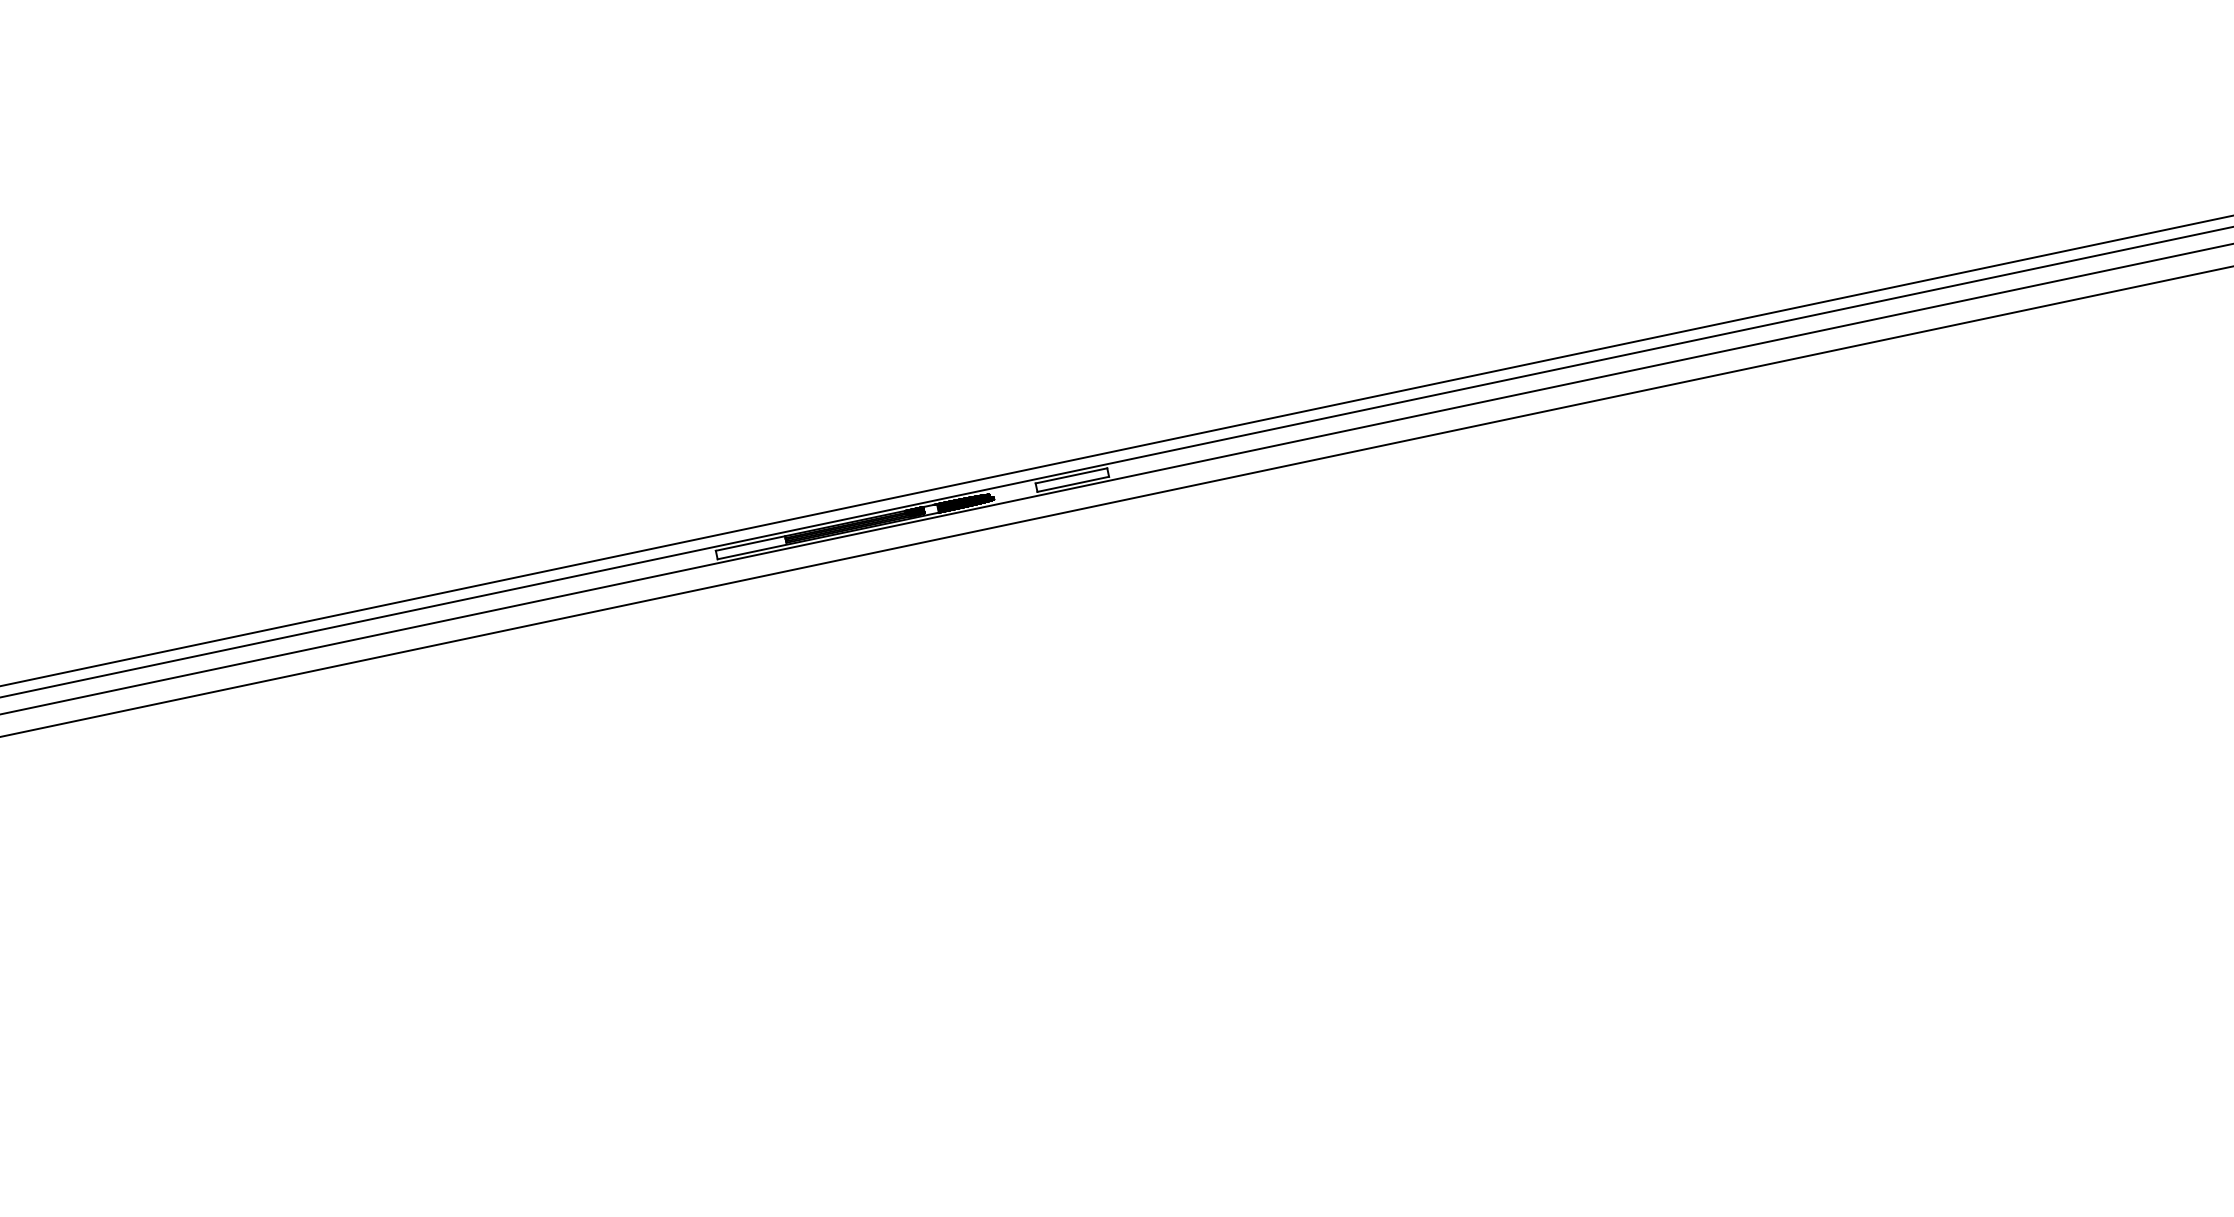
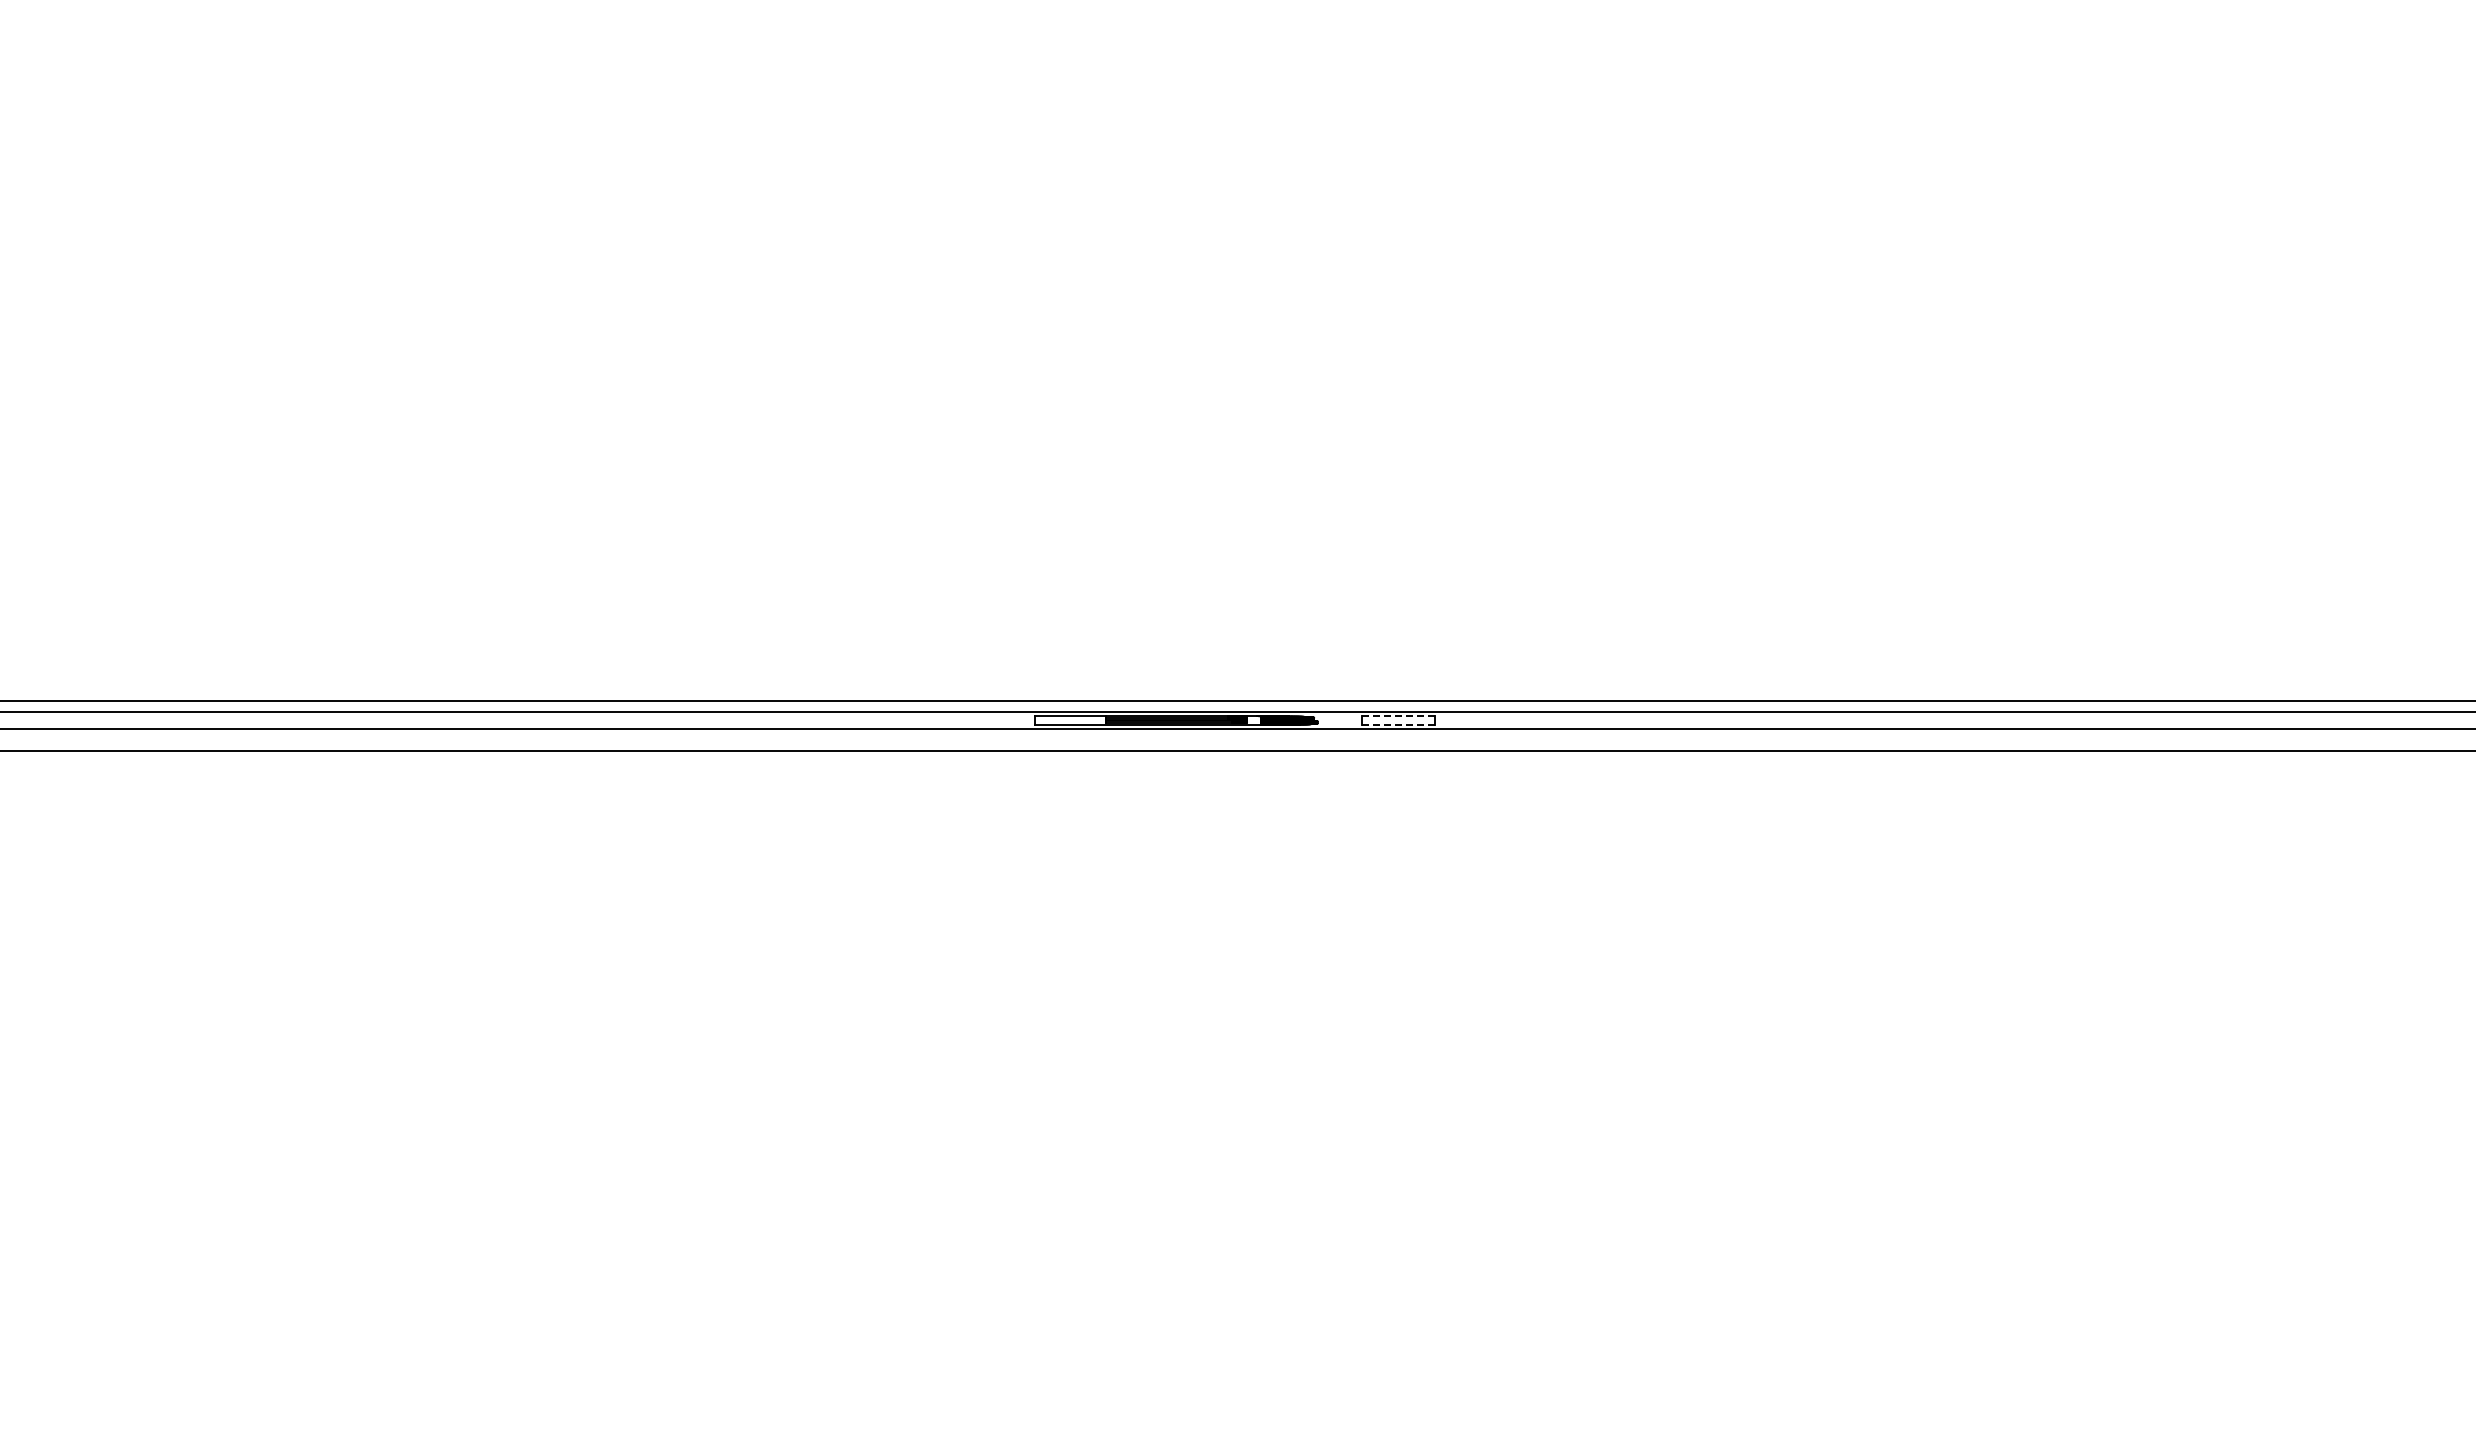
line: (1071, 476) -> (1398, 716), solid -> dashed
line: (1073, 483) -> (1398, 724), solid -> dashed

